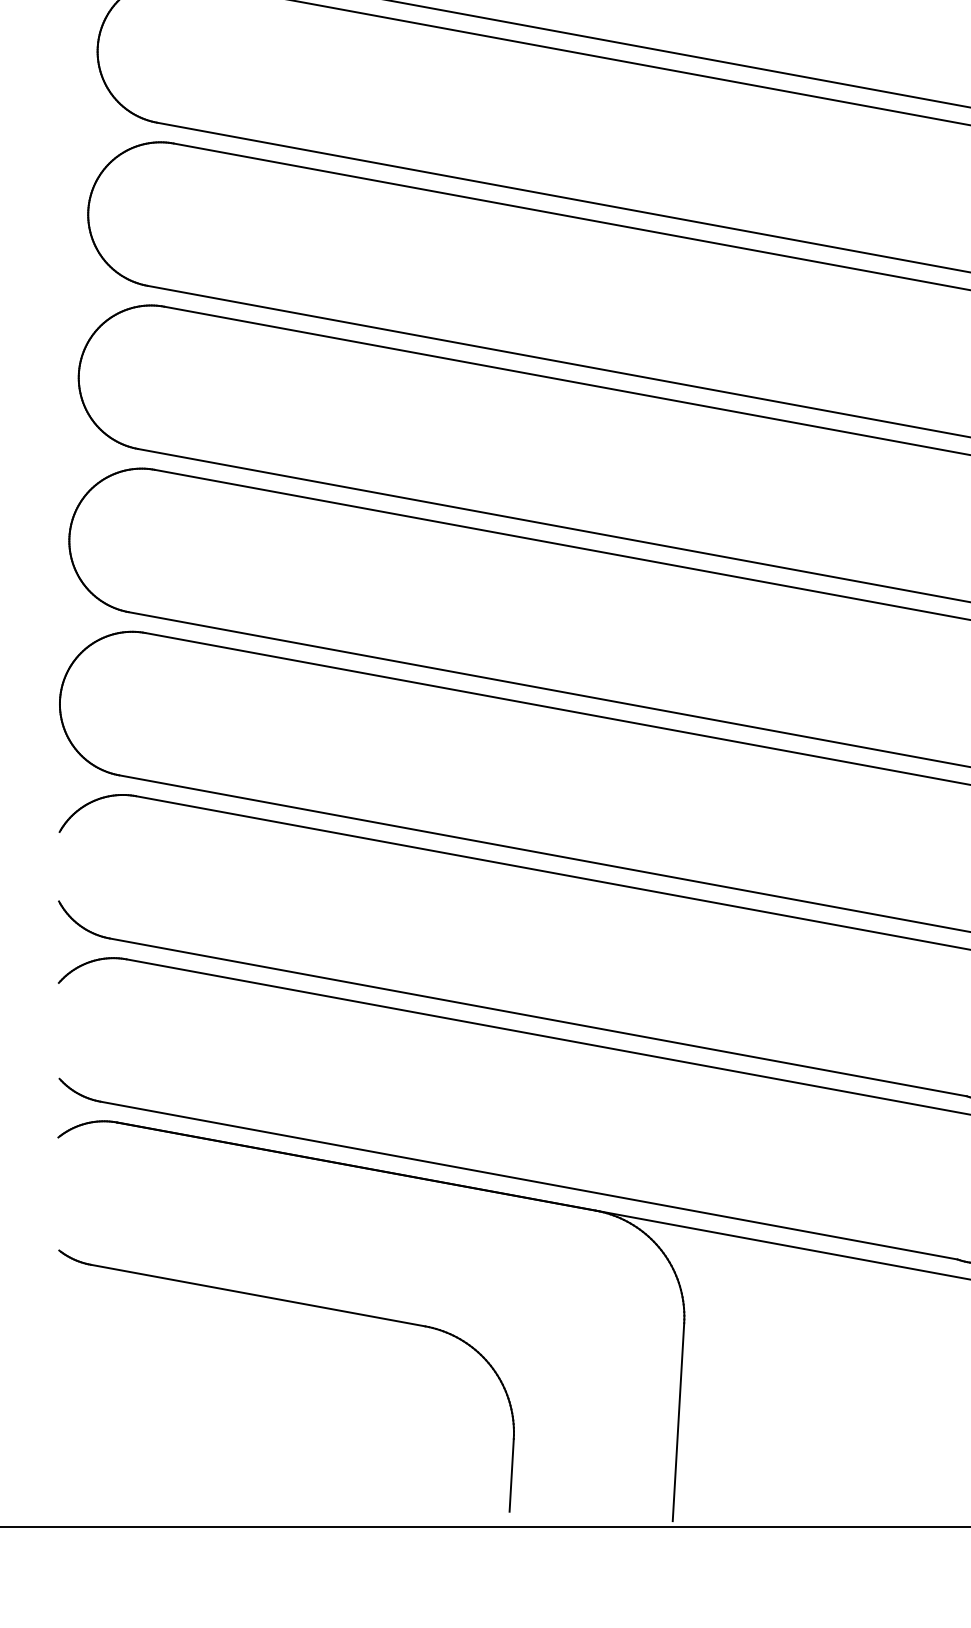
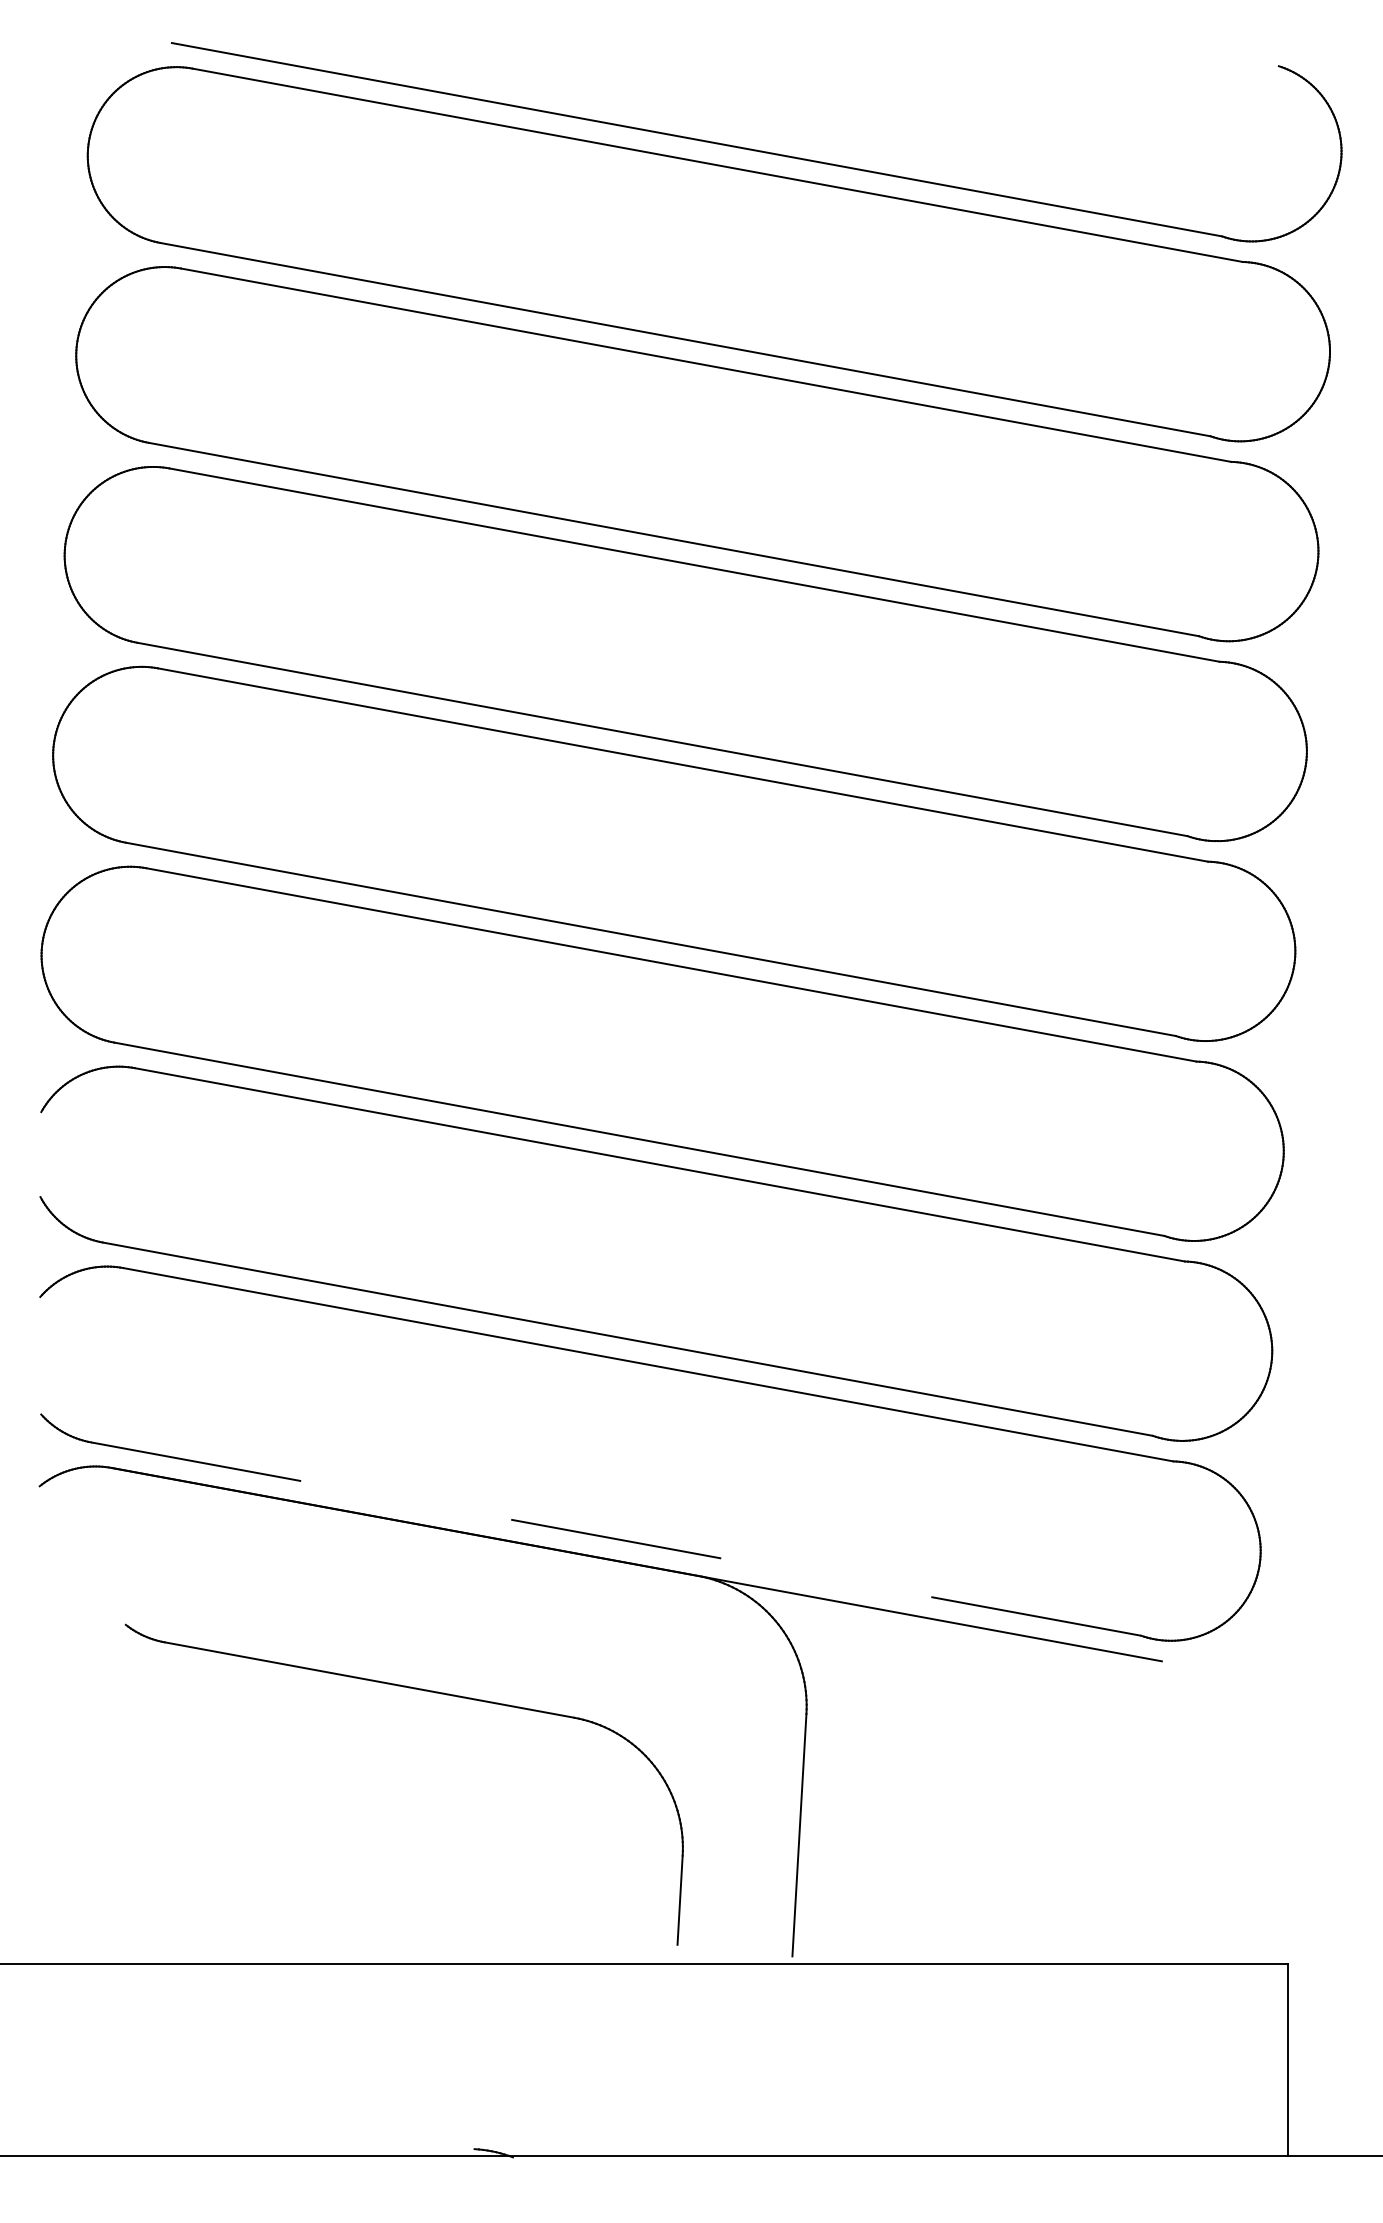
line: (529, 1180) -> (616, 1539), solid -> dashed
part: (303, 1304) -> (424, 1691), moved

